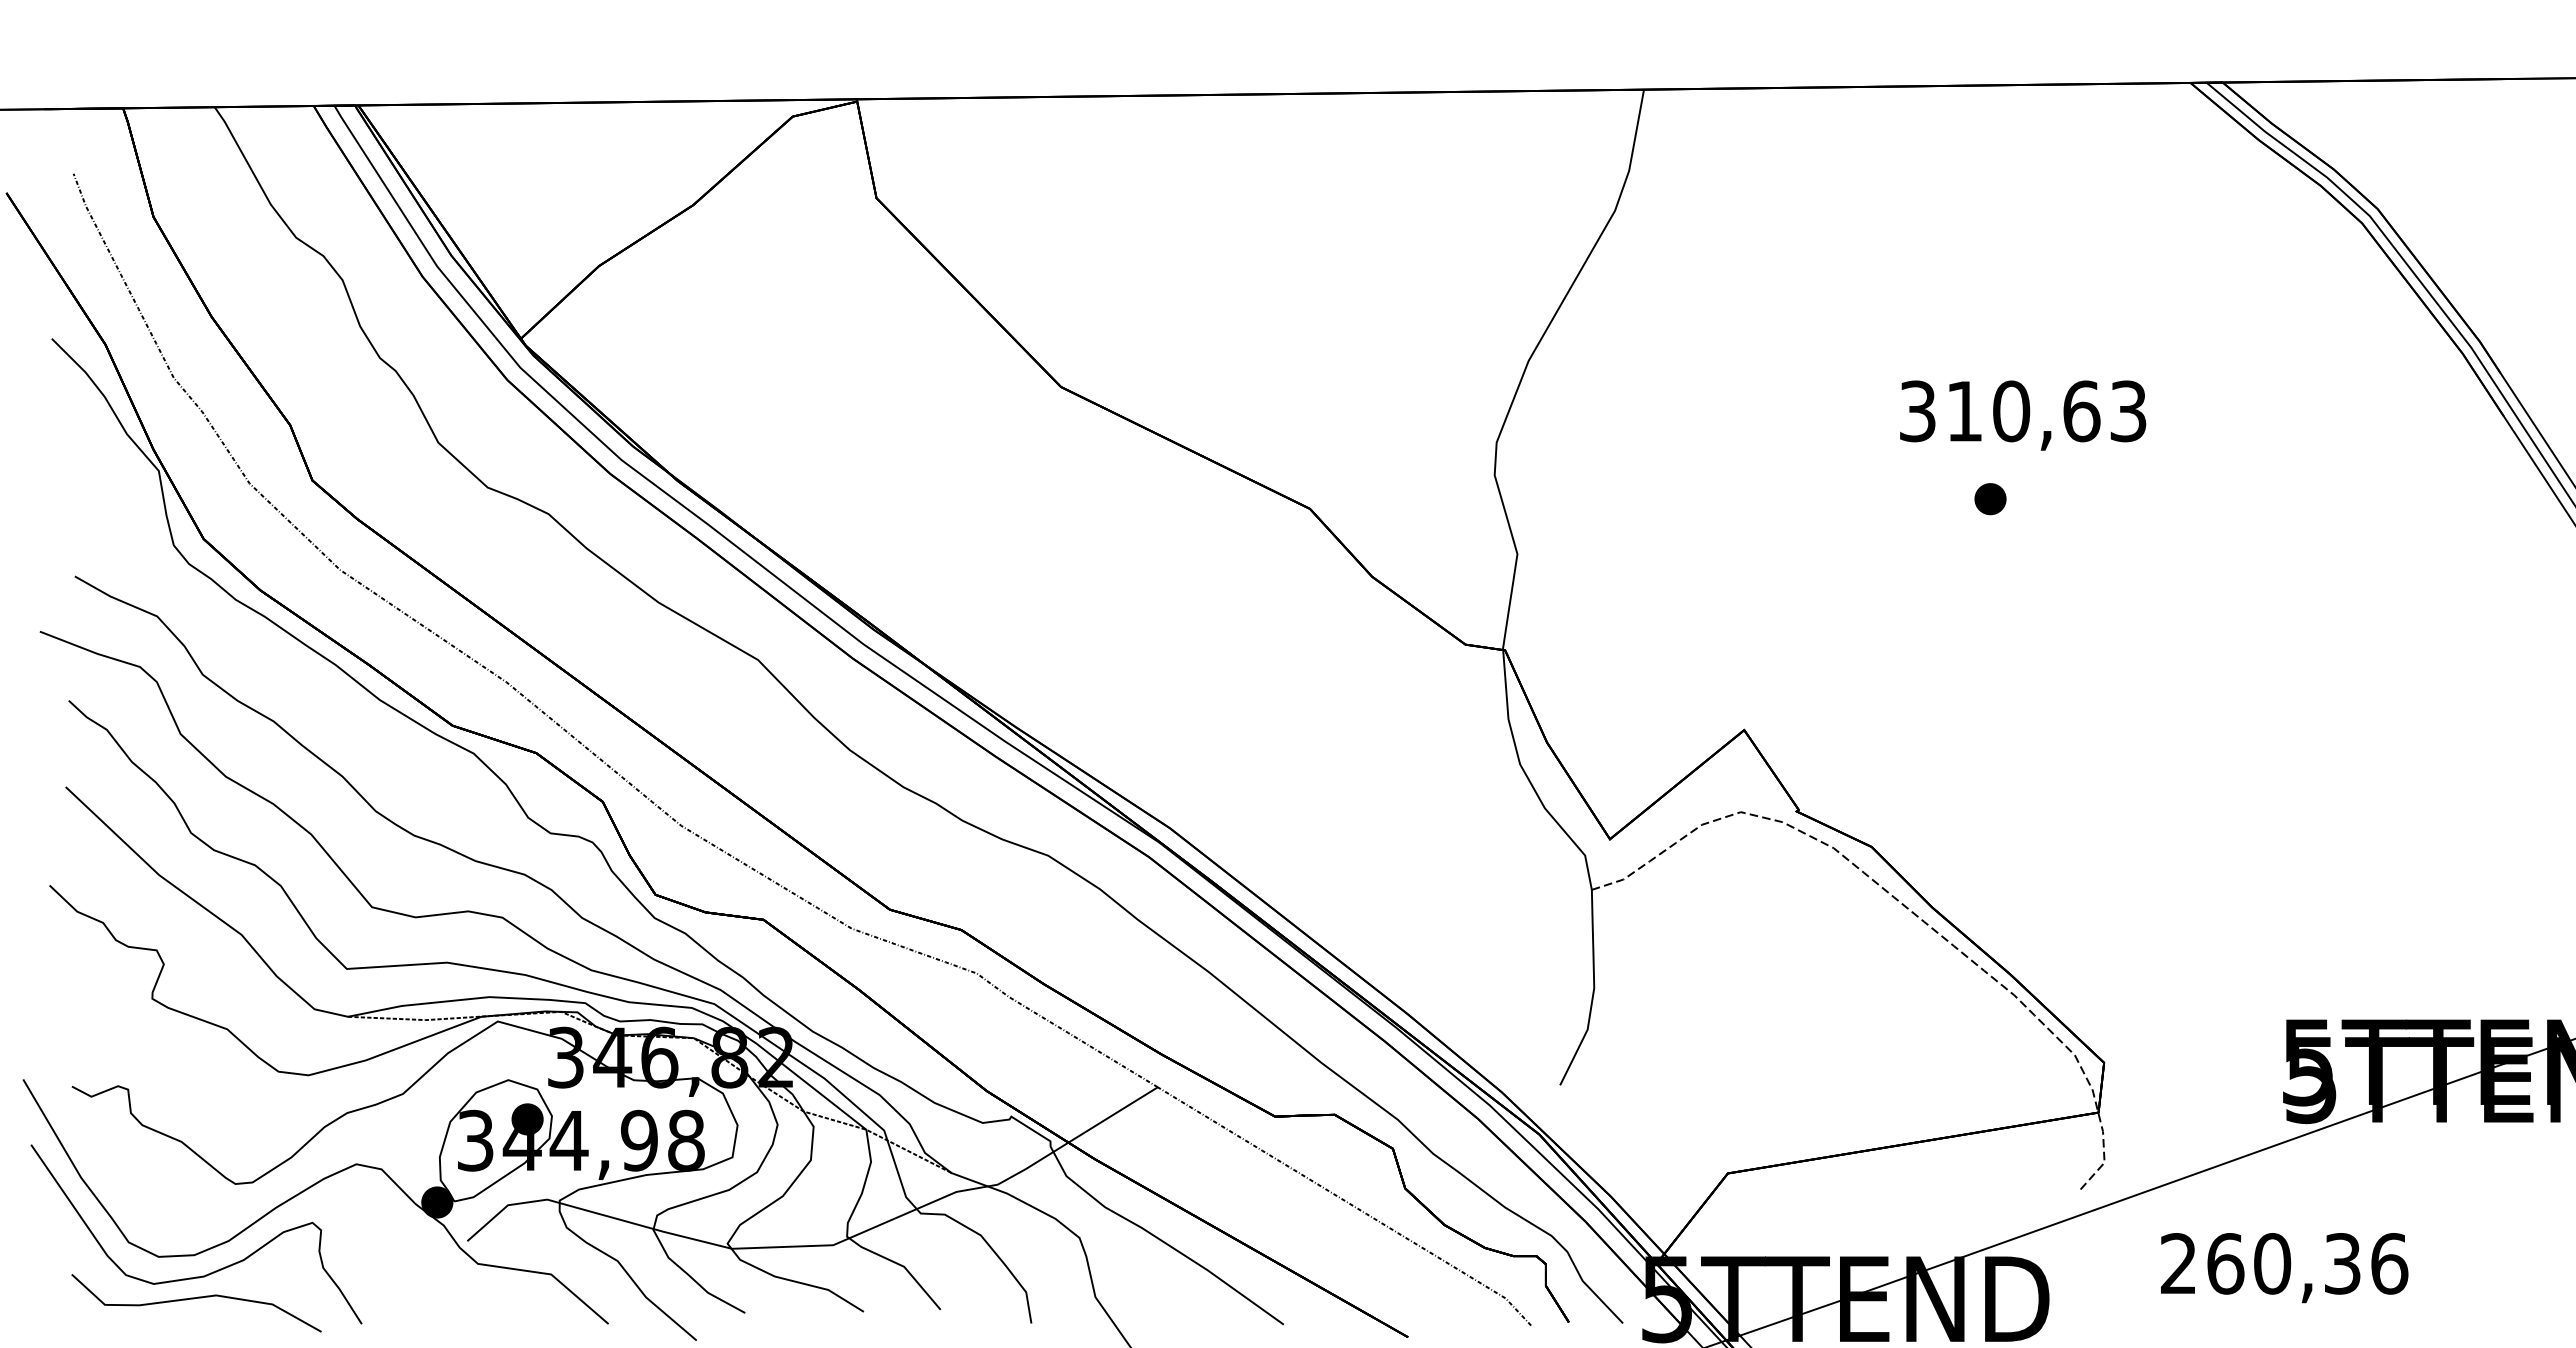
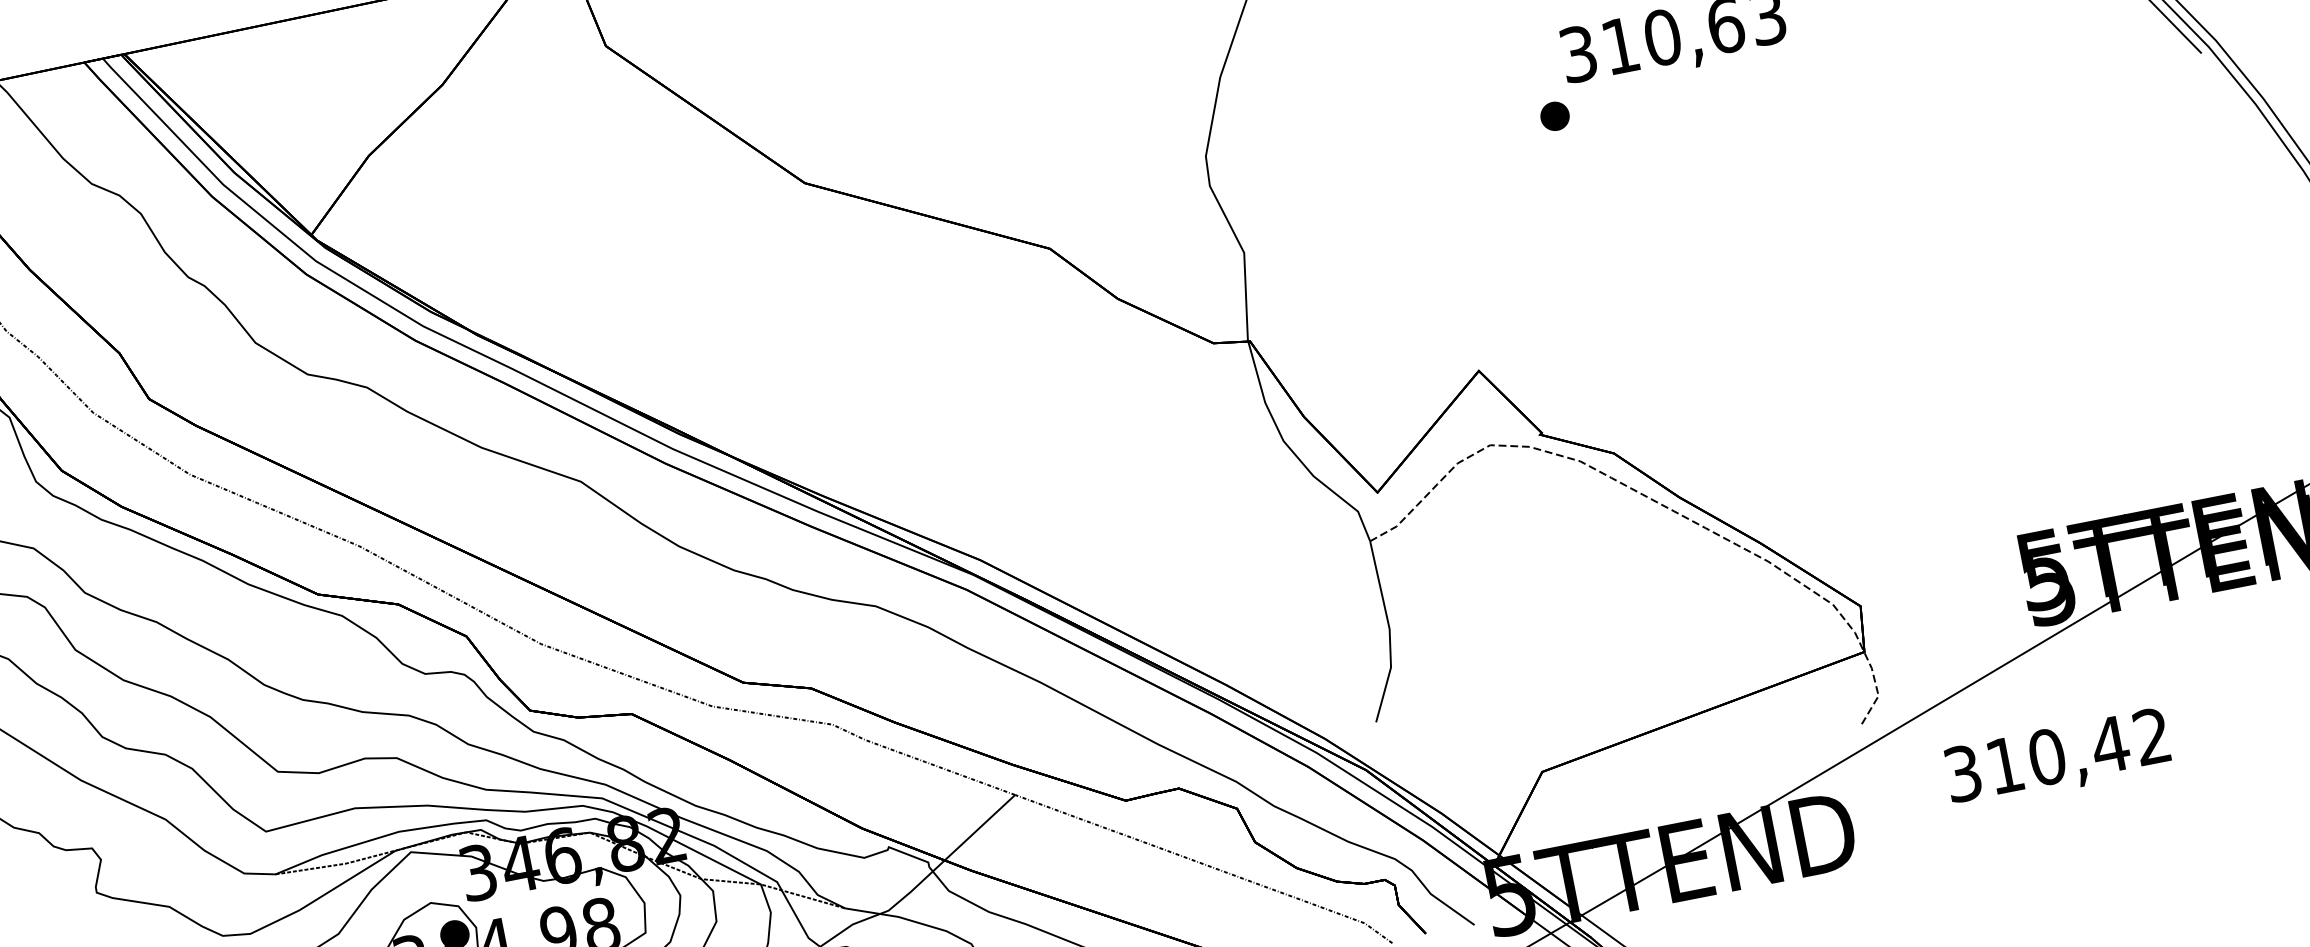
part: (1990, 499) -> (1555, 116), moved
text: (2284, 1263) -> (2057, 754), 260,36 -> 310,42

